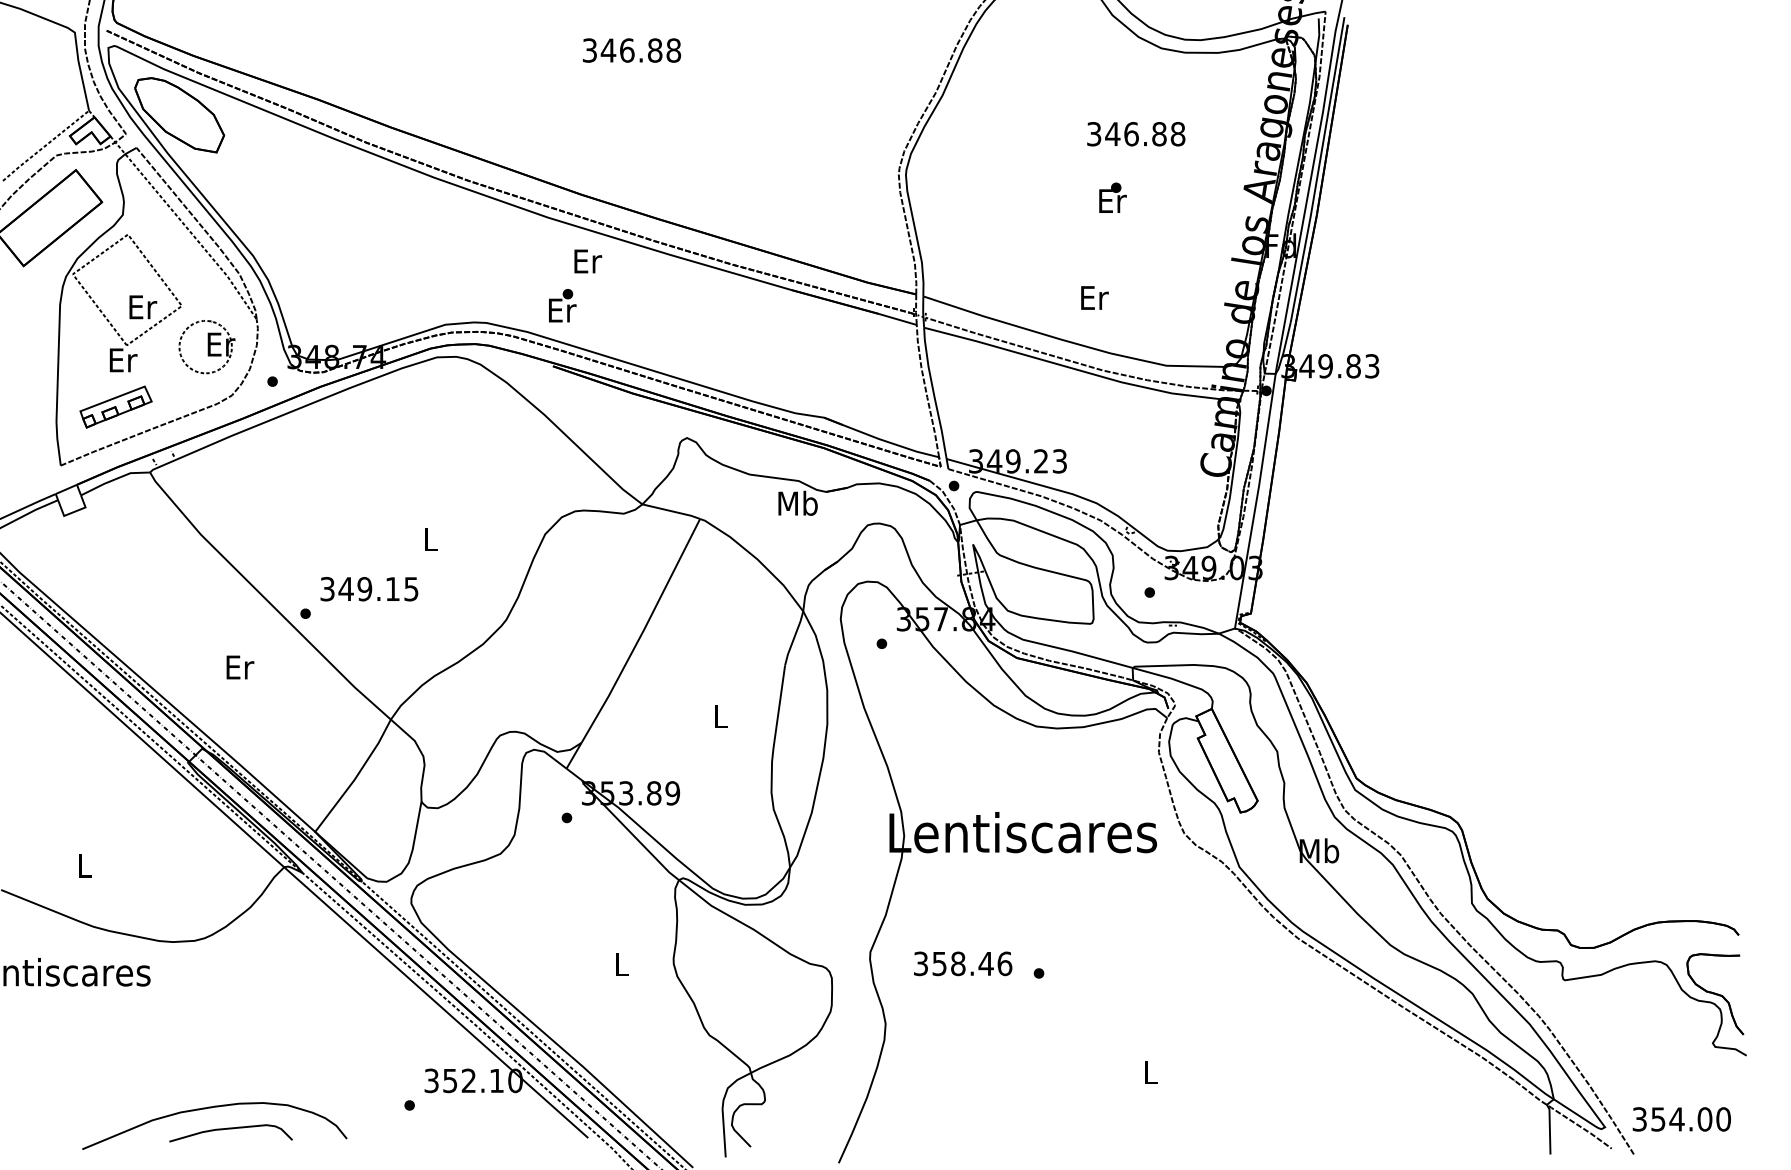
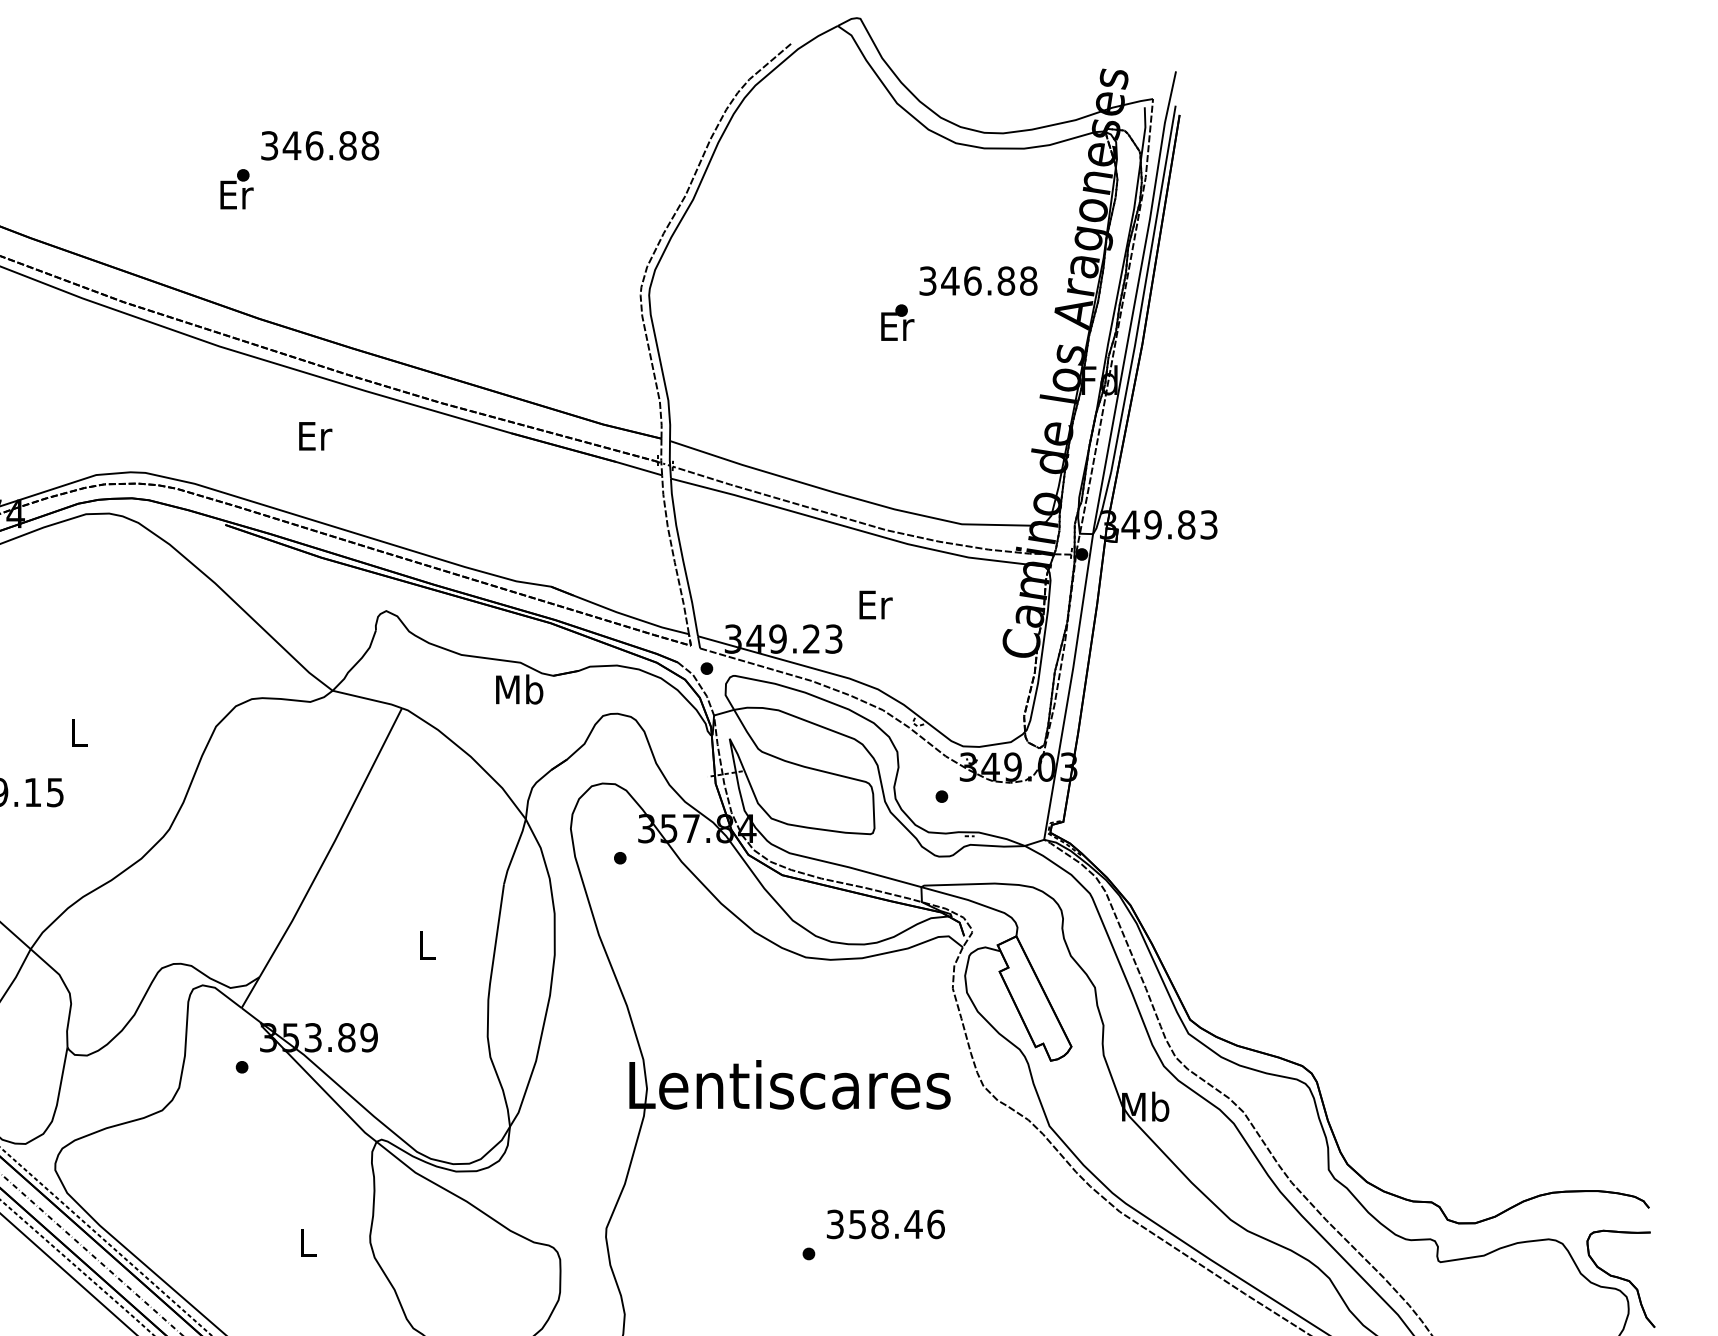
text: (1136, 134) -> (978, 281), moved
text: (588, 261) -> (316, 436), moved
text: (1094, 297) -> (875, 604), moved
text: (562, 305) -> (236, 188), moved
text: (963, 963) -> (886, 1223), moved

